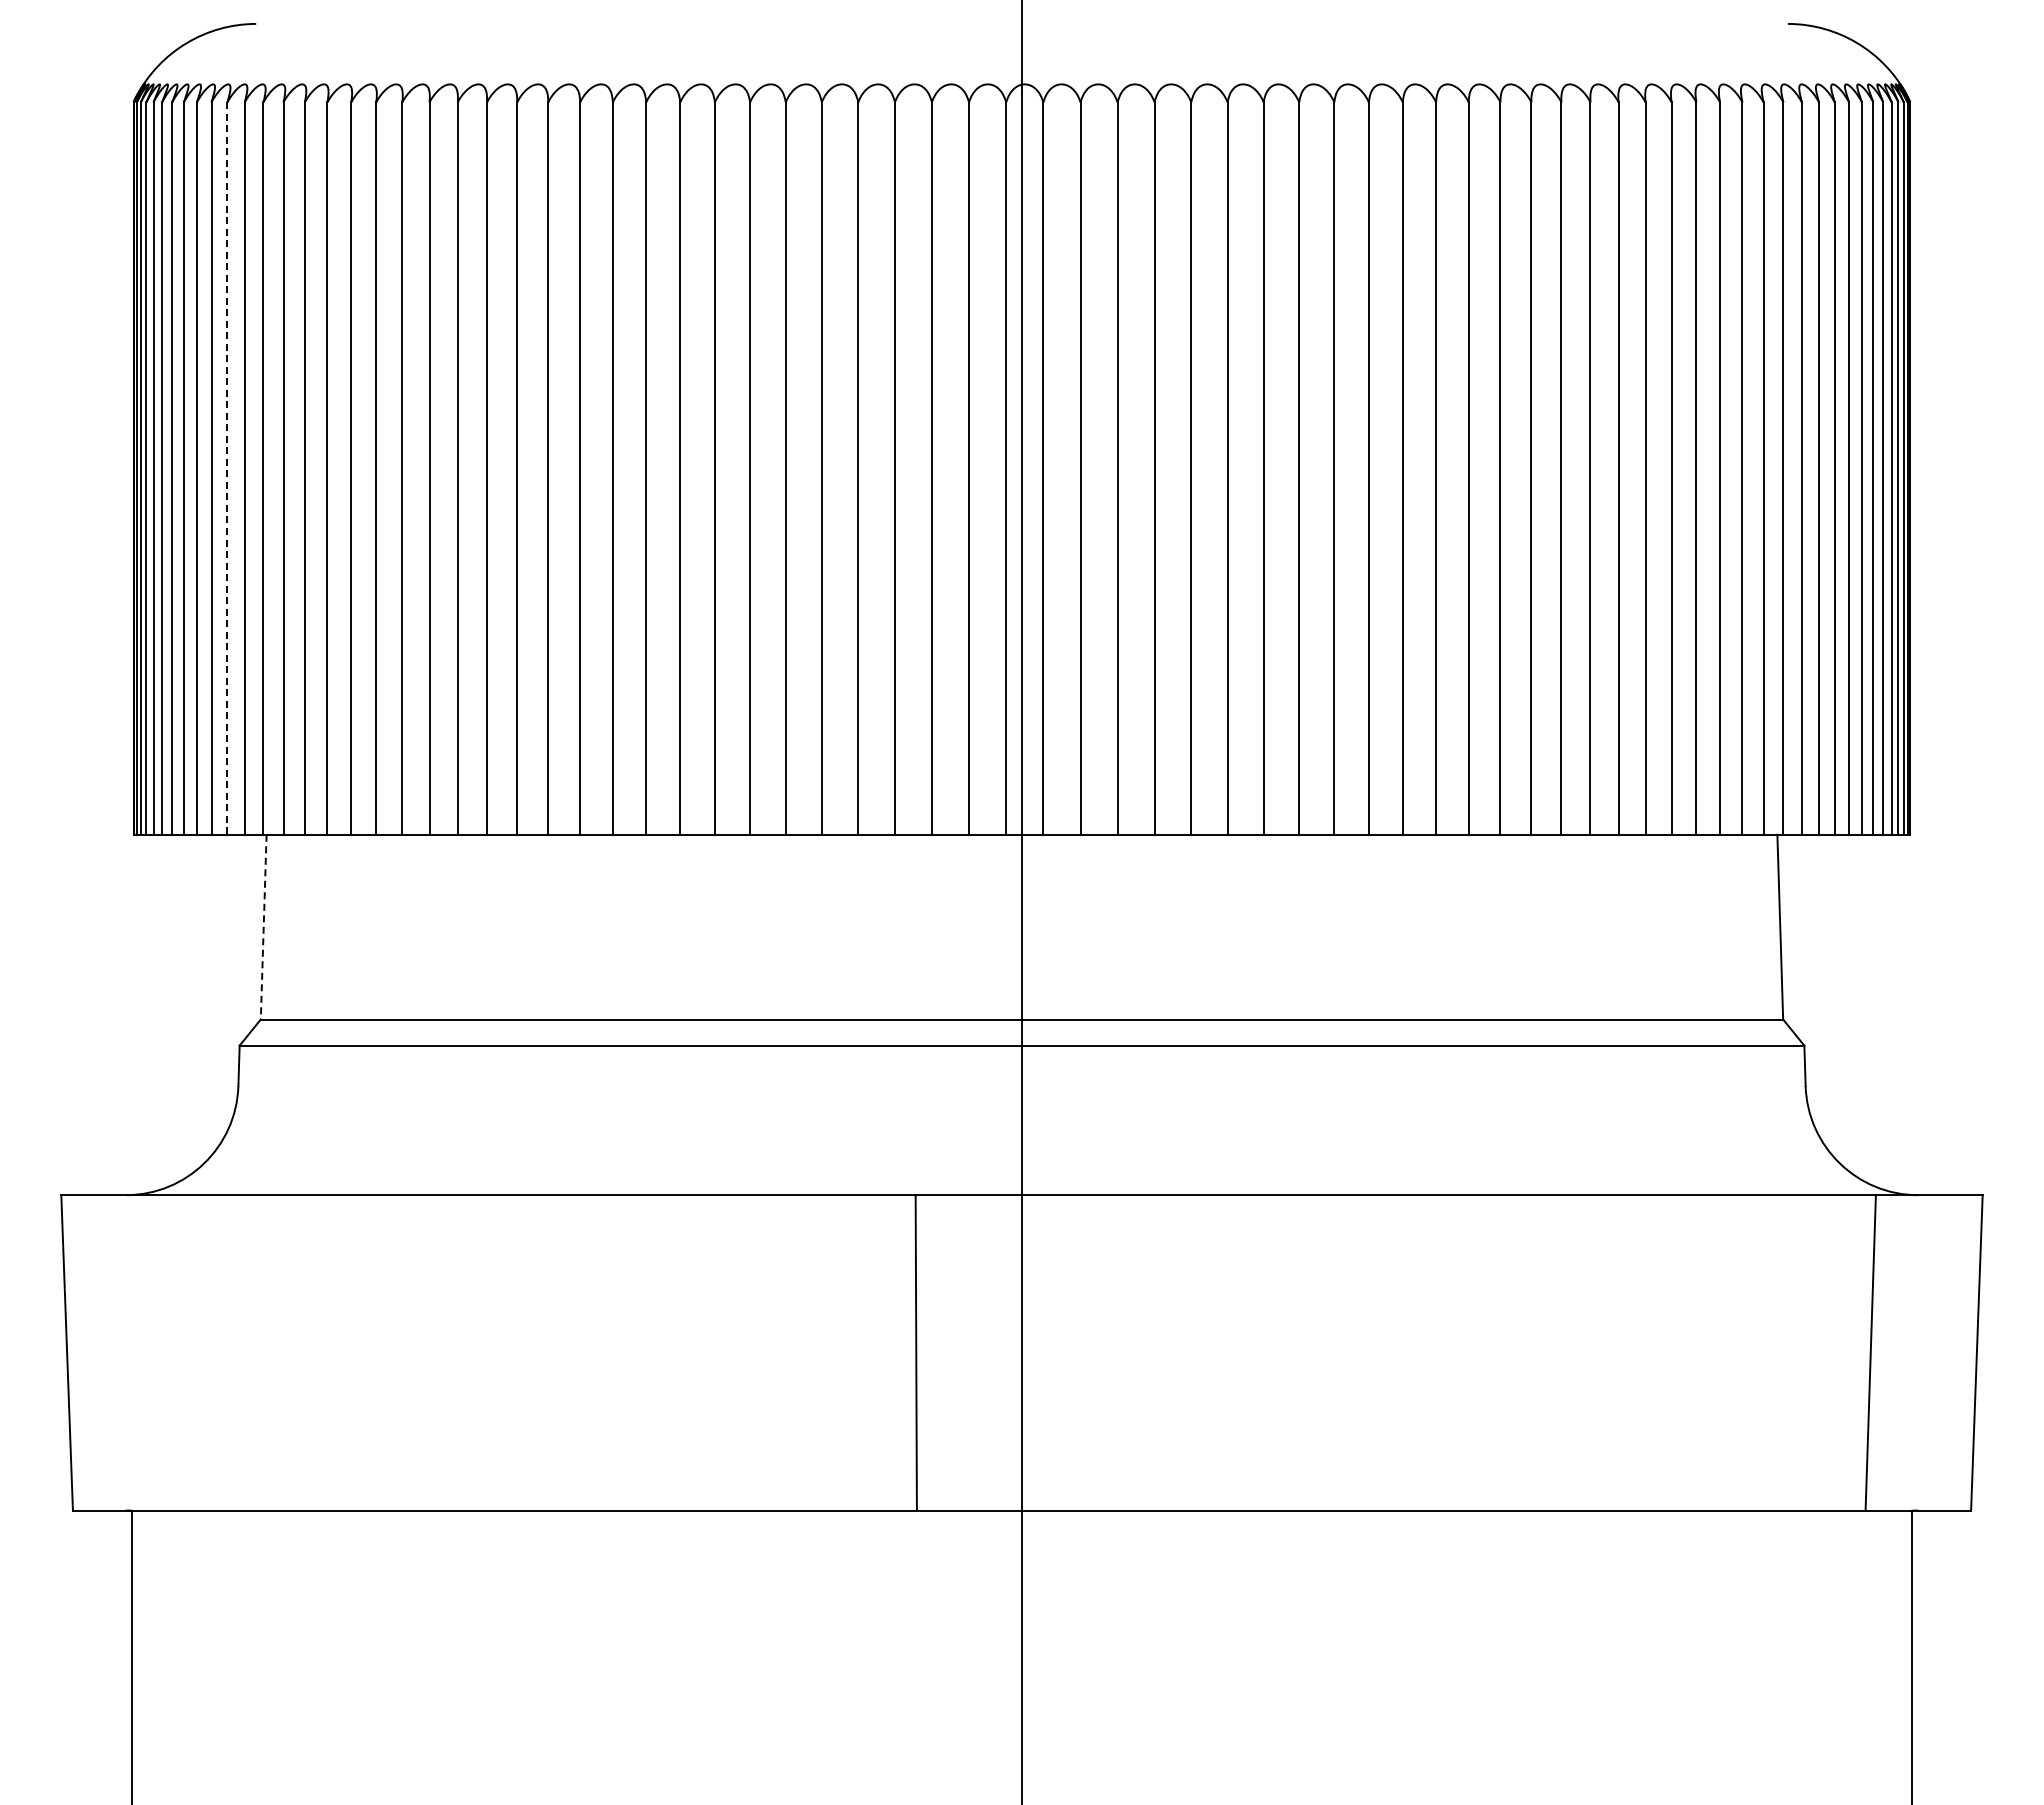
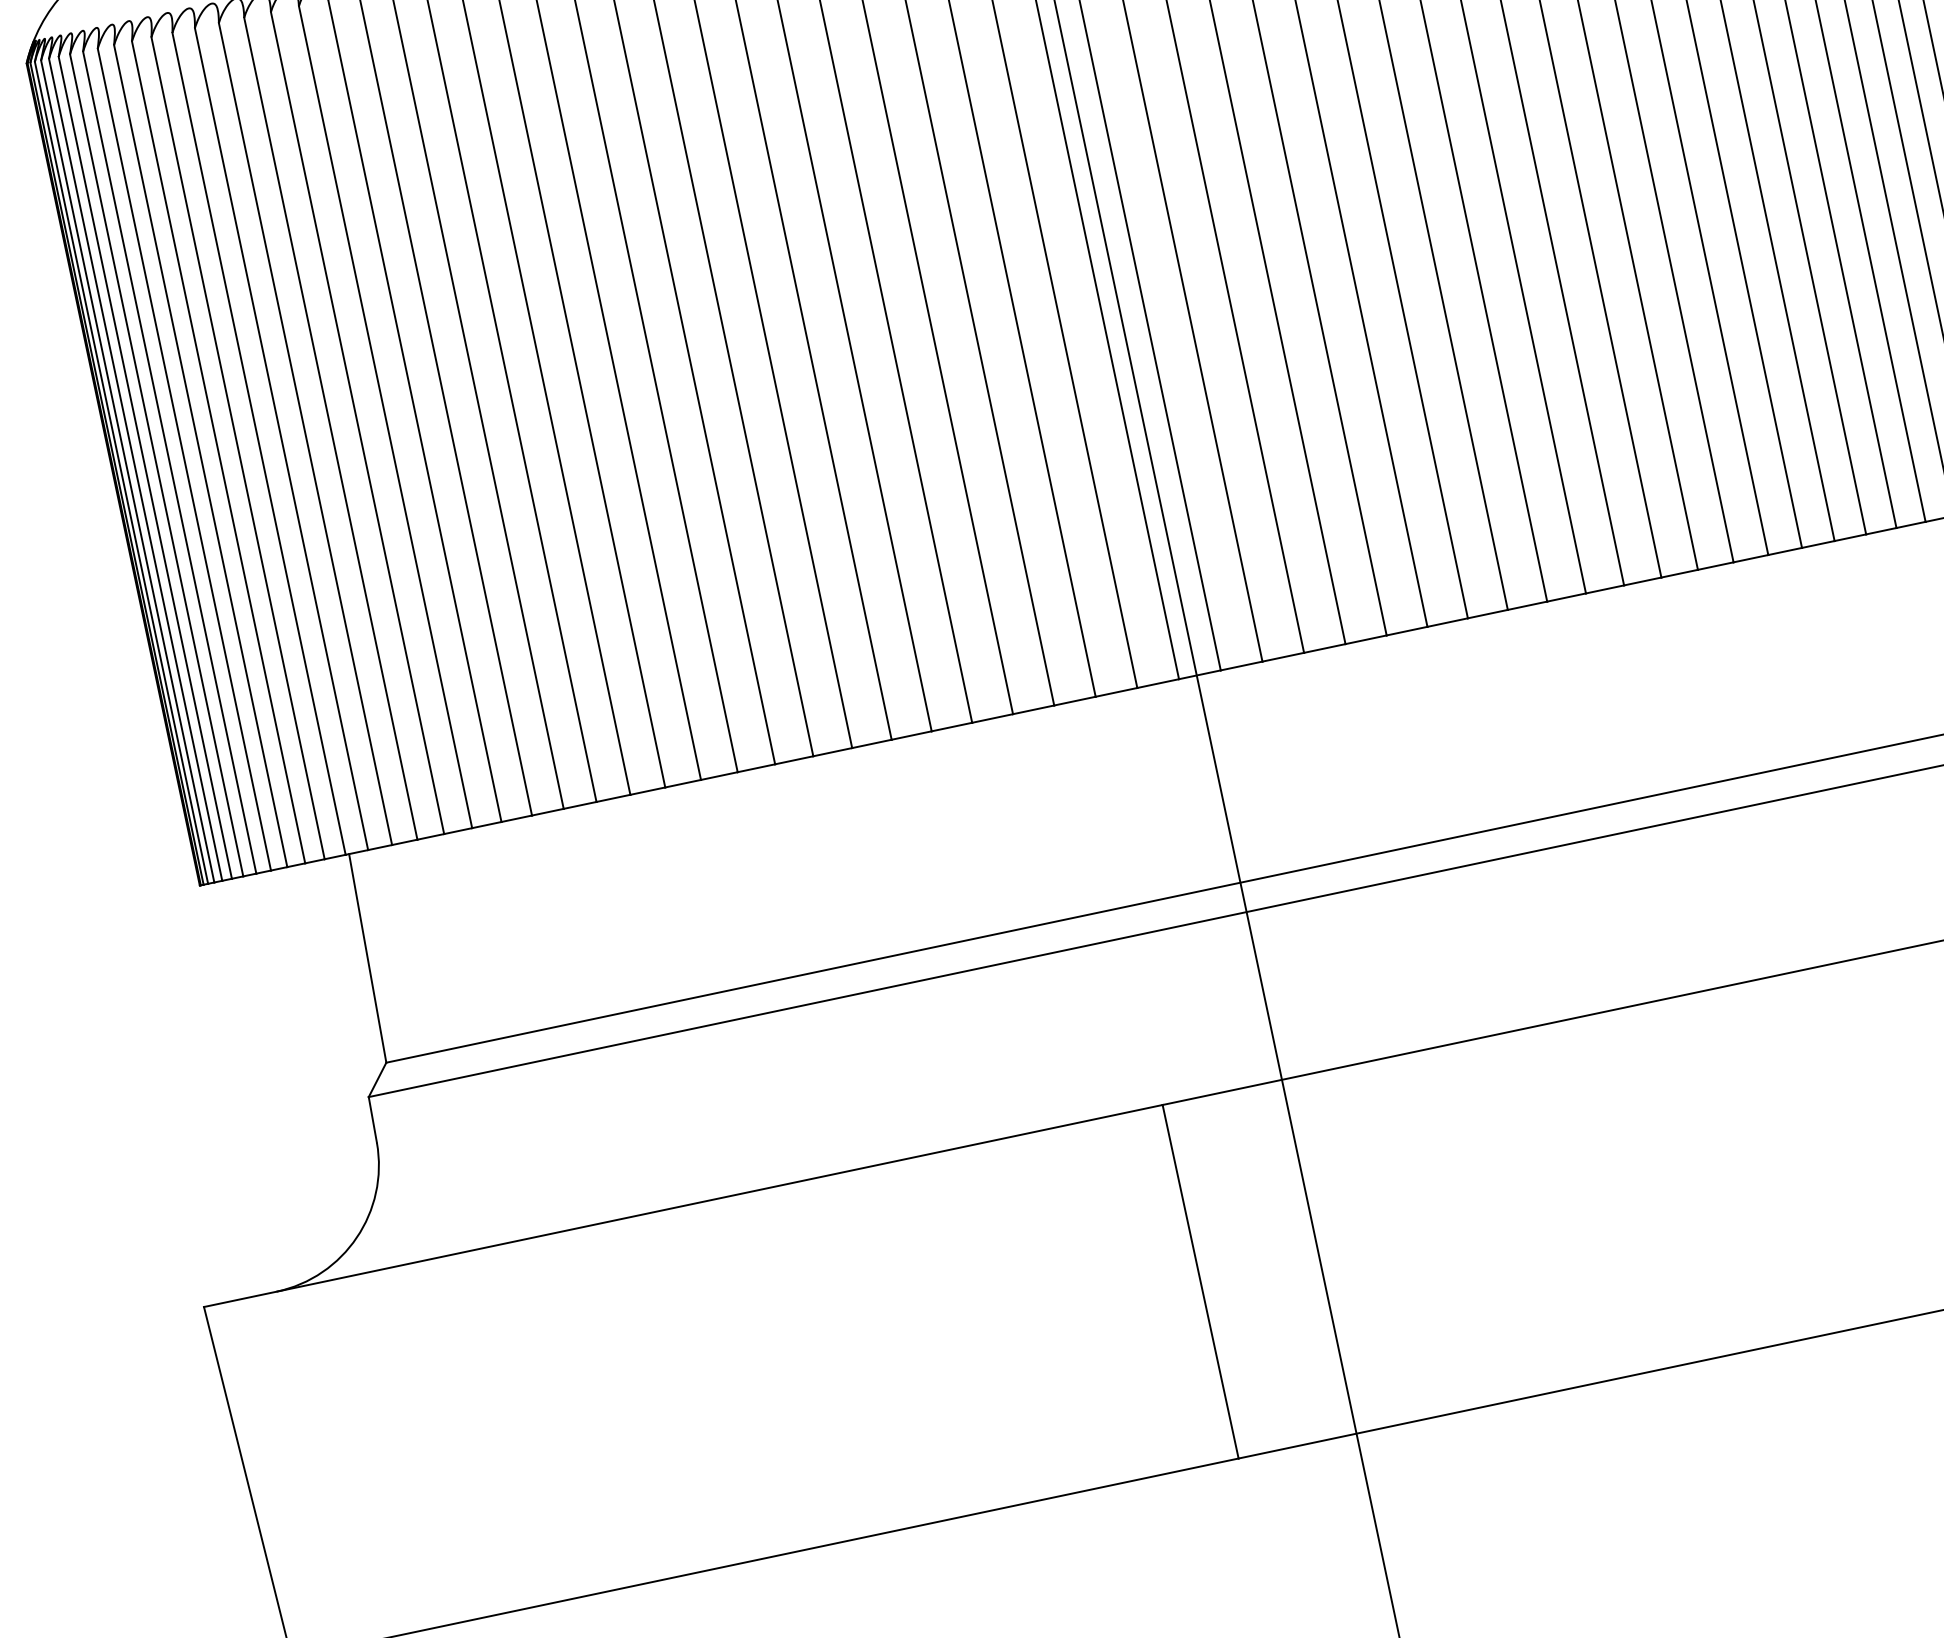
line: (227, 469) -> (218, 453), dashed -> solid
line: (263, 927) -> (367, 958), dashed -> solid

